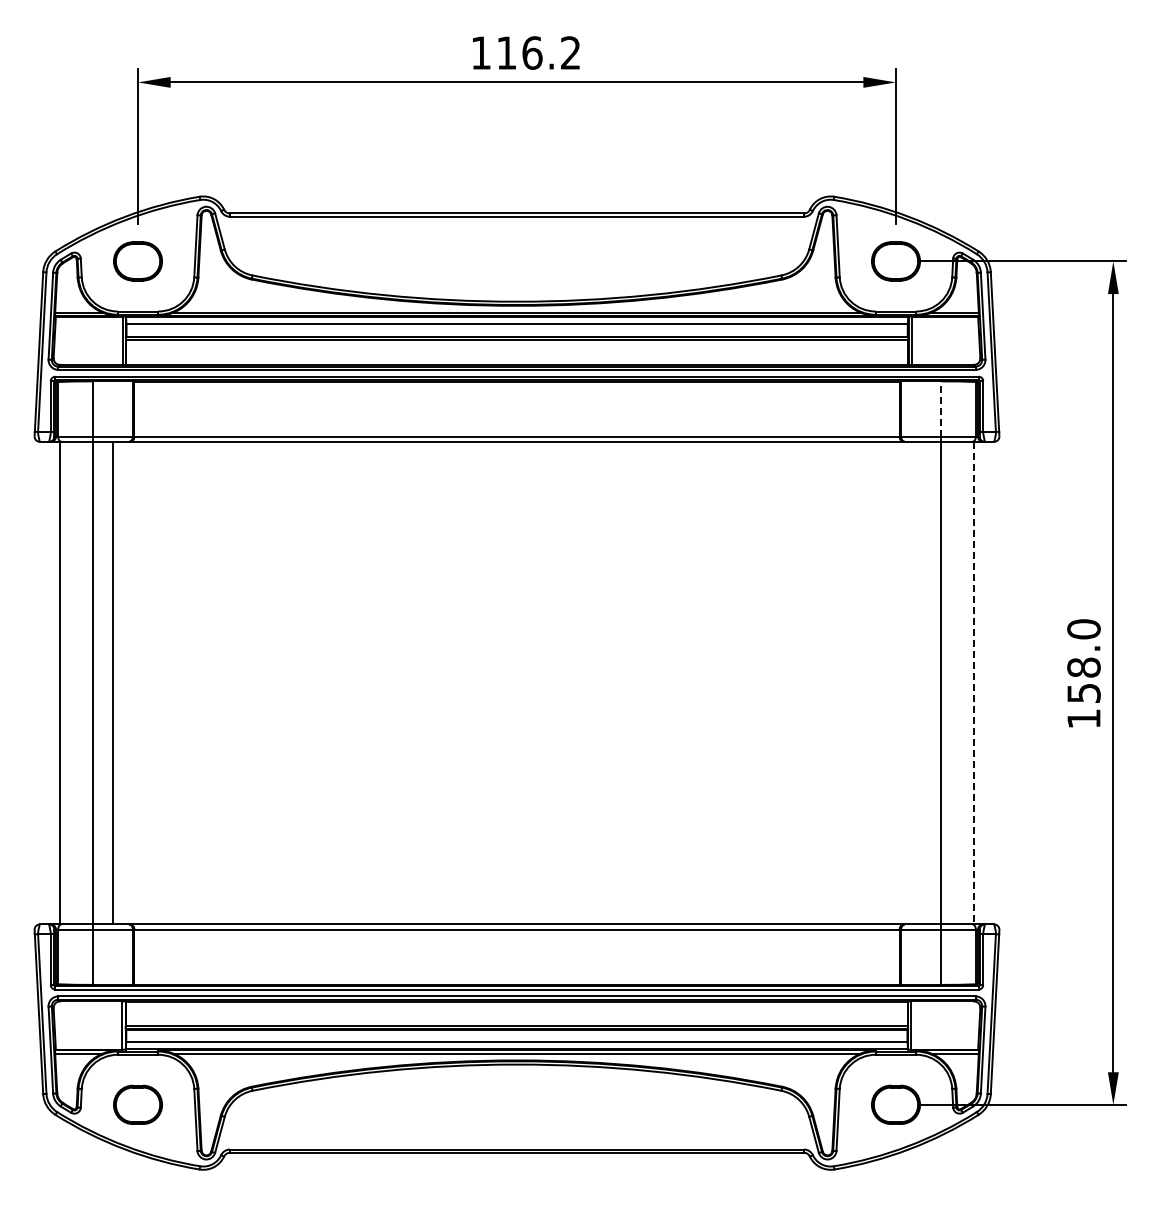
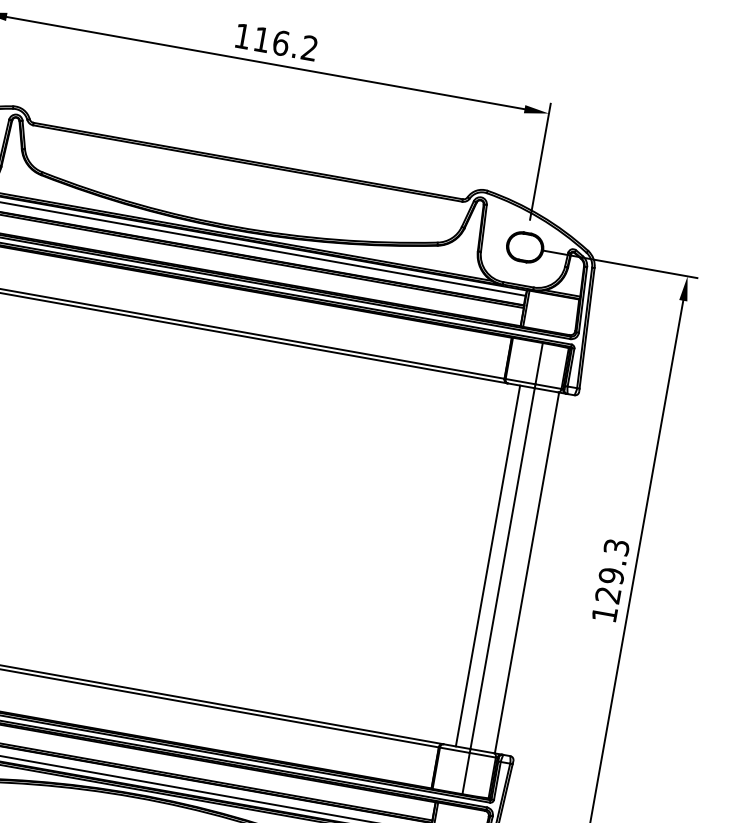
line: (941, 408) -> (539, 363), dashed -> solid
text: (1083, 661) -> (612, 571), 158.0 -> 129.3
line: (921, 682) -> (488, 565), added
line: (973, 683) -> (526, 573), dashed -> solid

